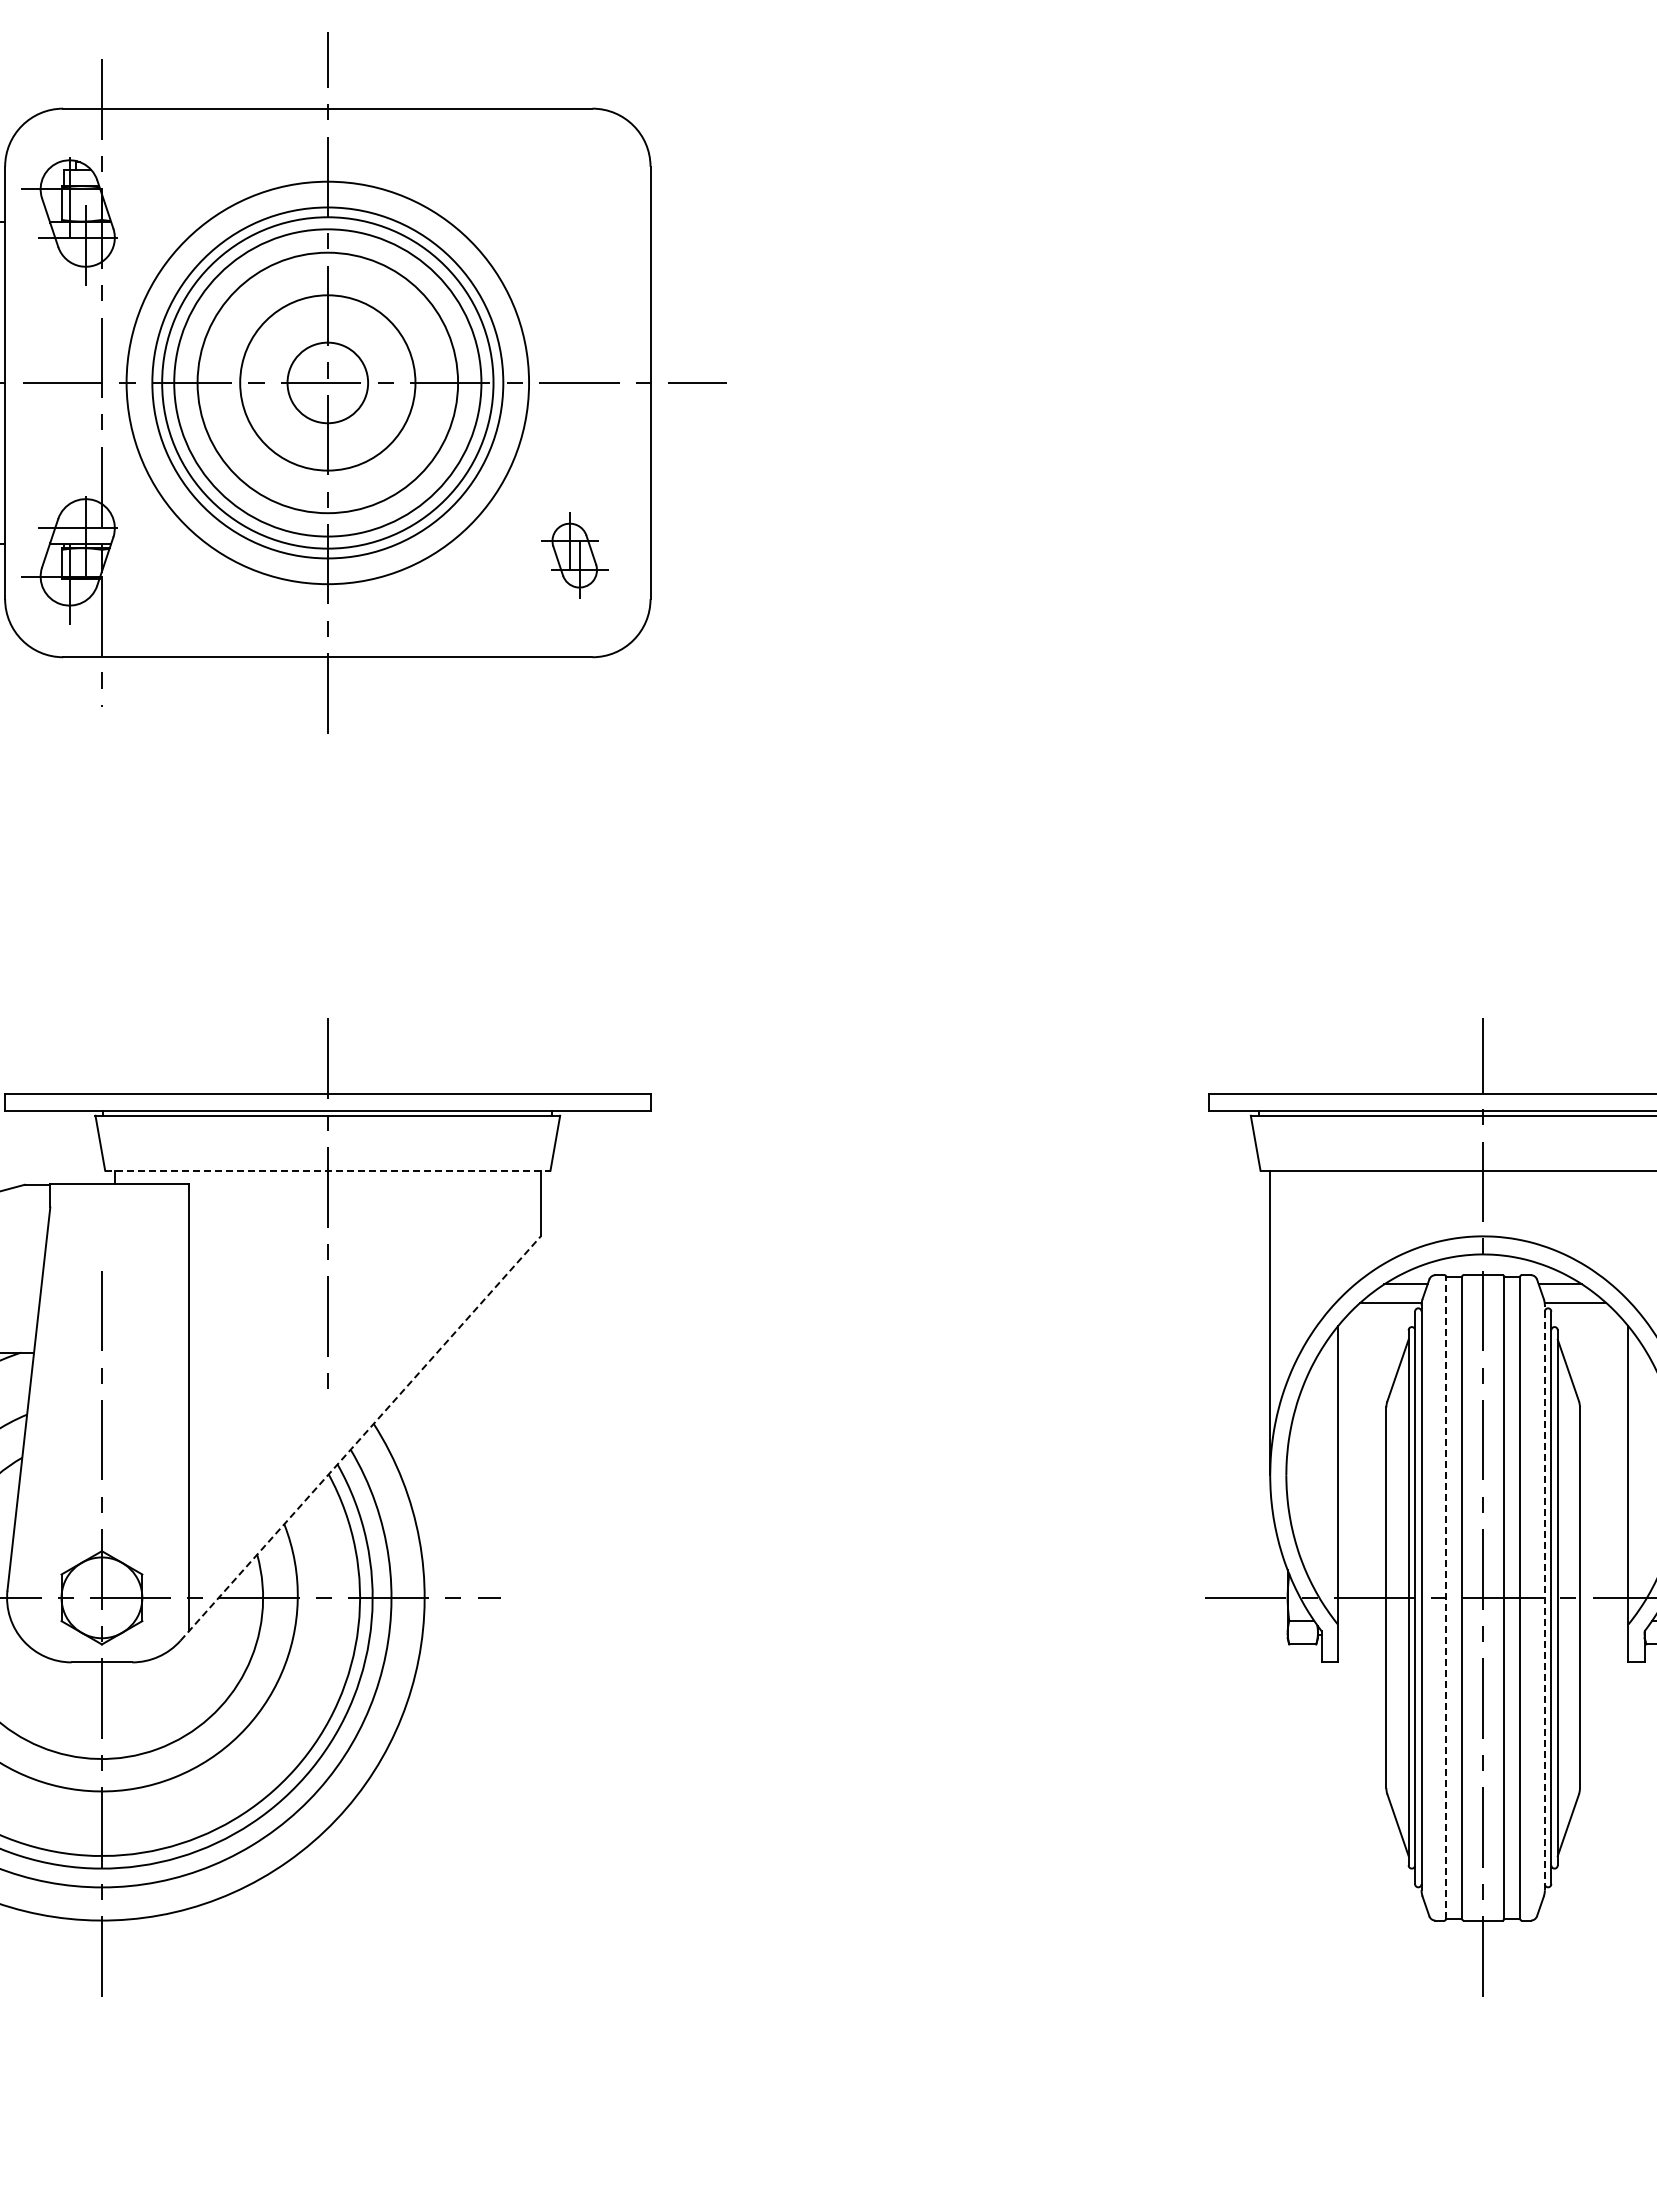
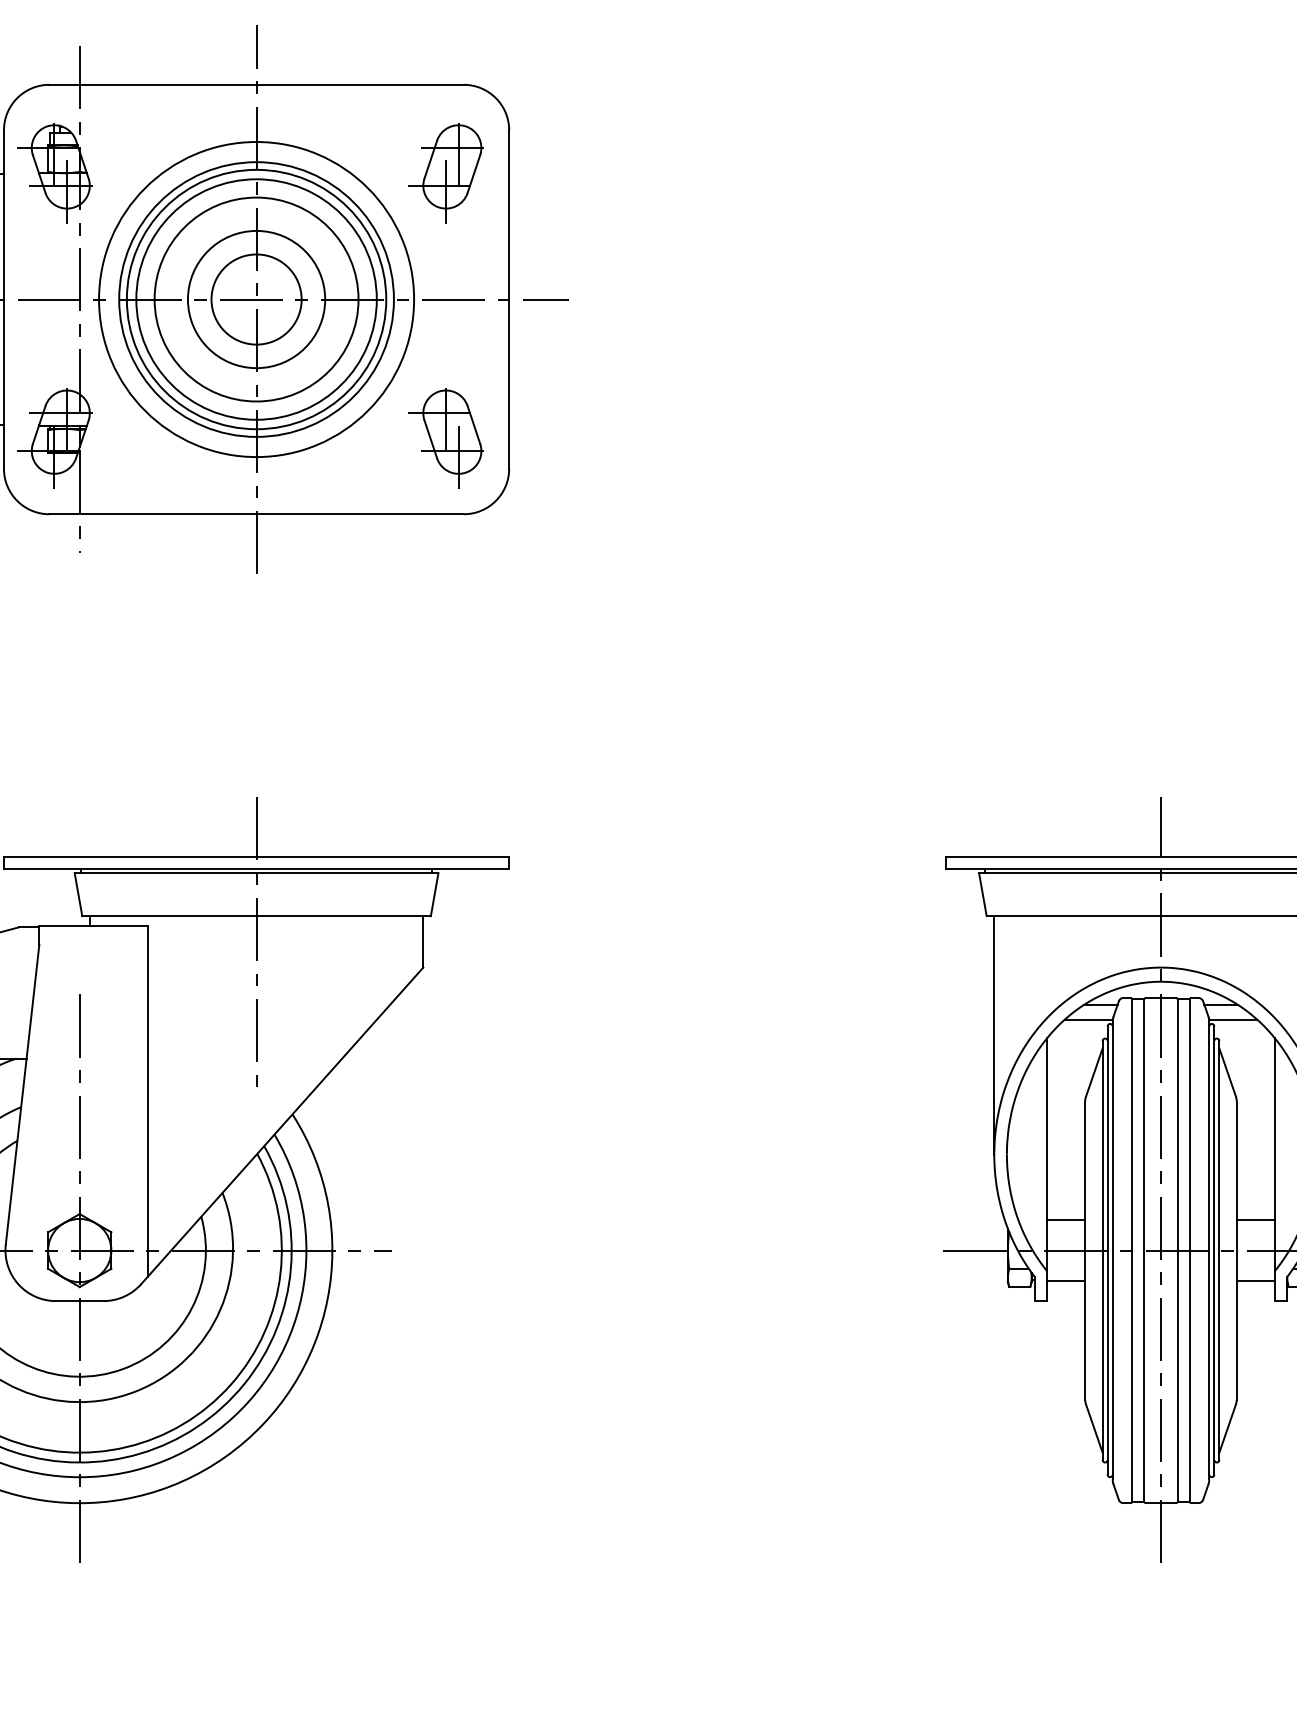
part: (569, 221) -> (445, 173), added
circle: (327, 382) -> (256, 299), size x1.43
part: (569, 560) -> (445, 438), size x1.67
line: (327, 1170) -> (256, 916), dashed -> solid
line: (360, 1438) -> (282, 1125), dashed -> solid
line: (1361, 1559) -> (1065, 1220), added
line: (1603, 1559) -> (1255, 1220), added
line: (1446, 1597) -> (1132, 1250), dashed -> solid
line: (1544, 1597) -> (1208, 1250), dashed -> solid
line: (1361, 1636) -> (1065, 1280), added
line: (1603, 1636) -> (1255, 1280), added

